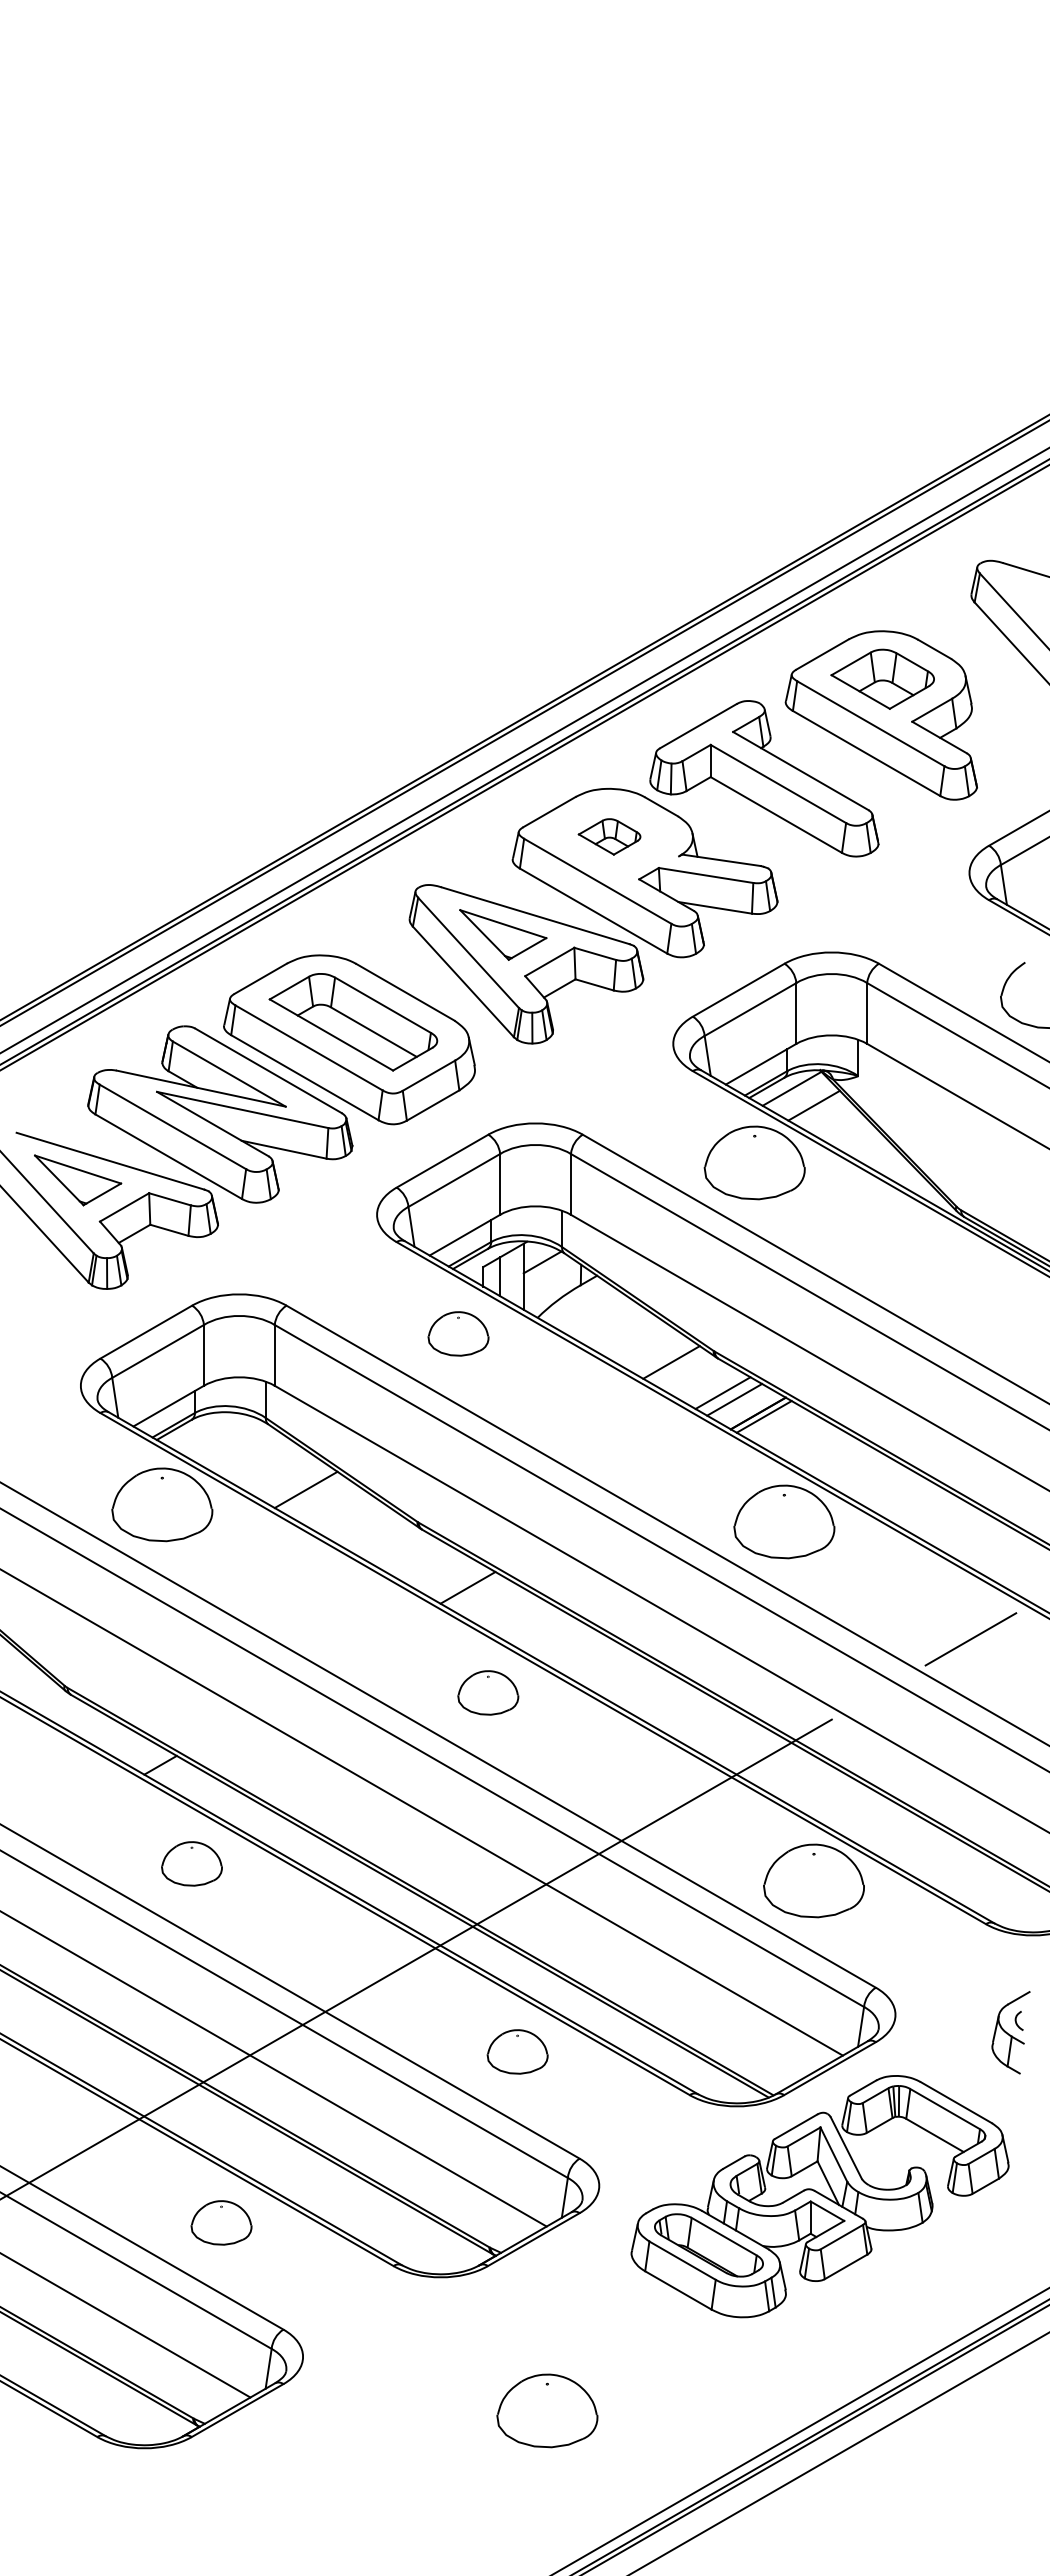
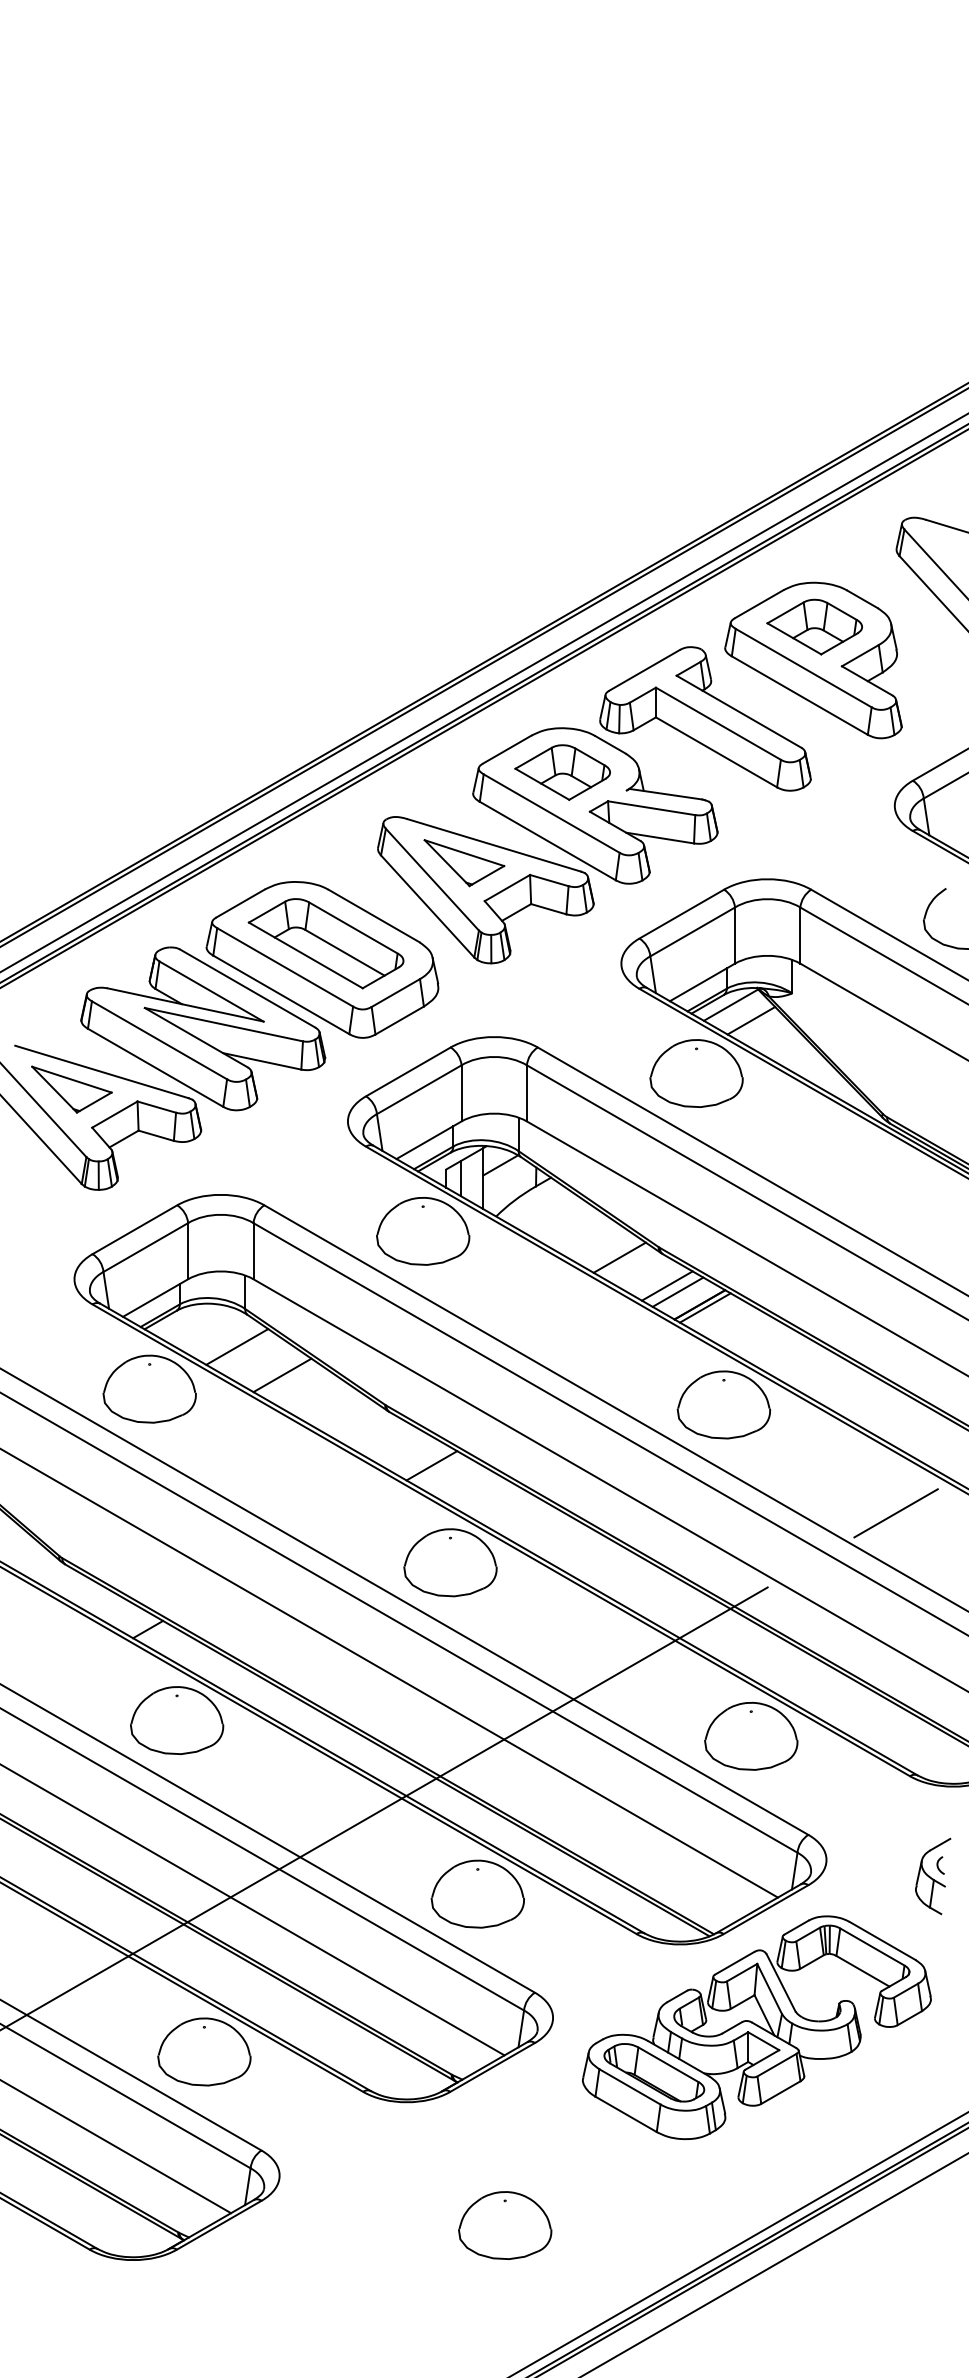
part: (609, 836) -> (562, 772), size x1.67
part: (458, 1333) -> (423, 1231), size x1.67
line: (256, 1458) -> (236, 1346), added
part: (488, 1692) -> (450, 1562), size x1.67
part: (191, 1863) -> (176, 1720), size x1.67
part: (517, 2051) -> (477, 1893), size x1.67
part: (221, 2222) -> (204, 2051), size x1.67

